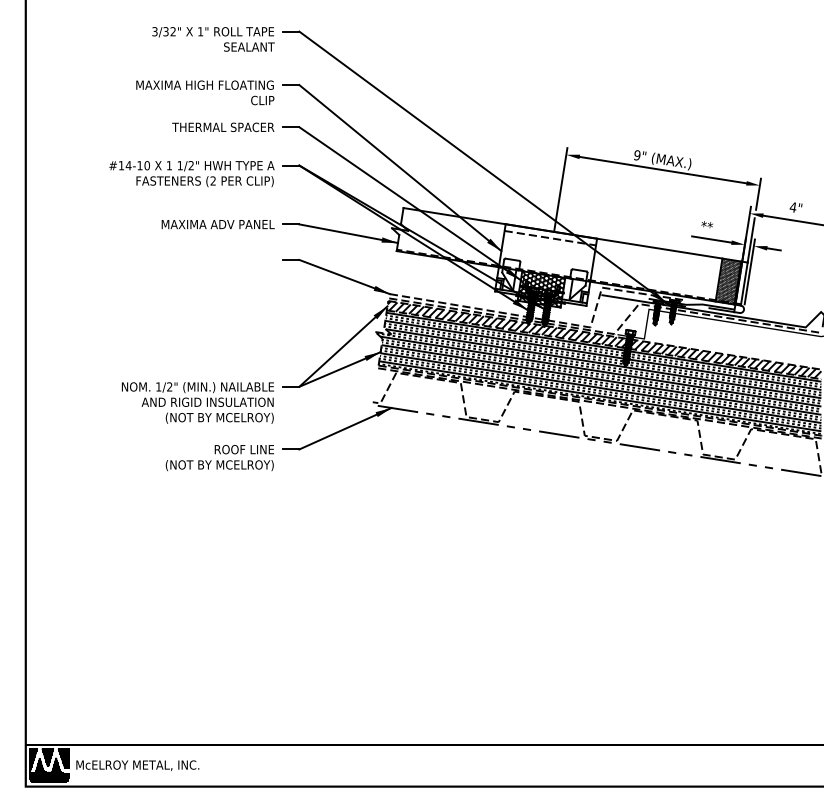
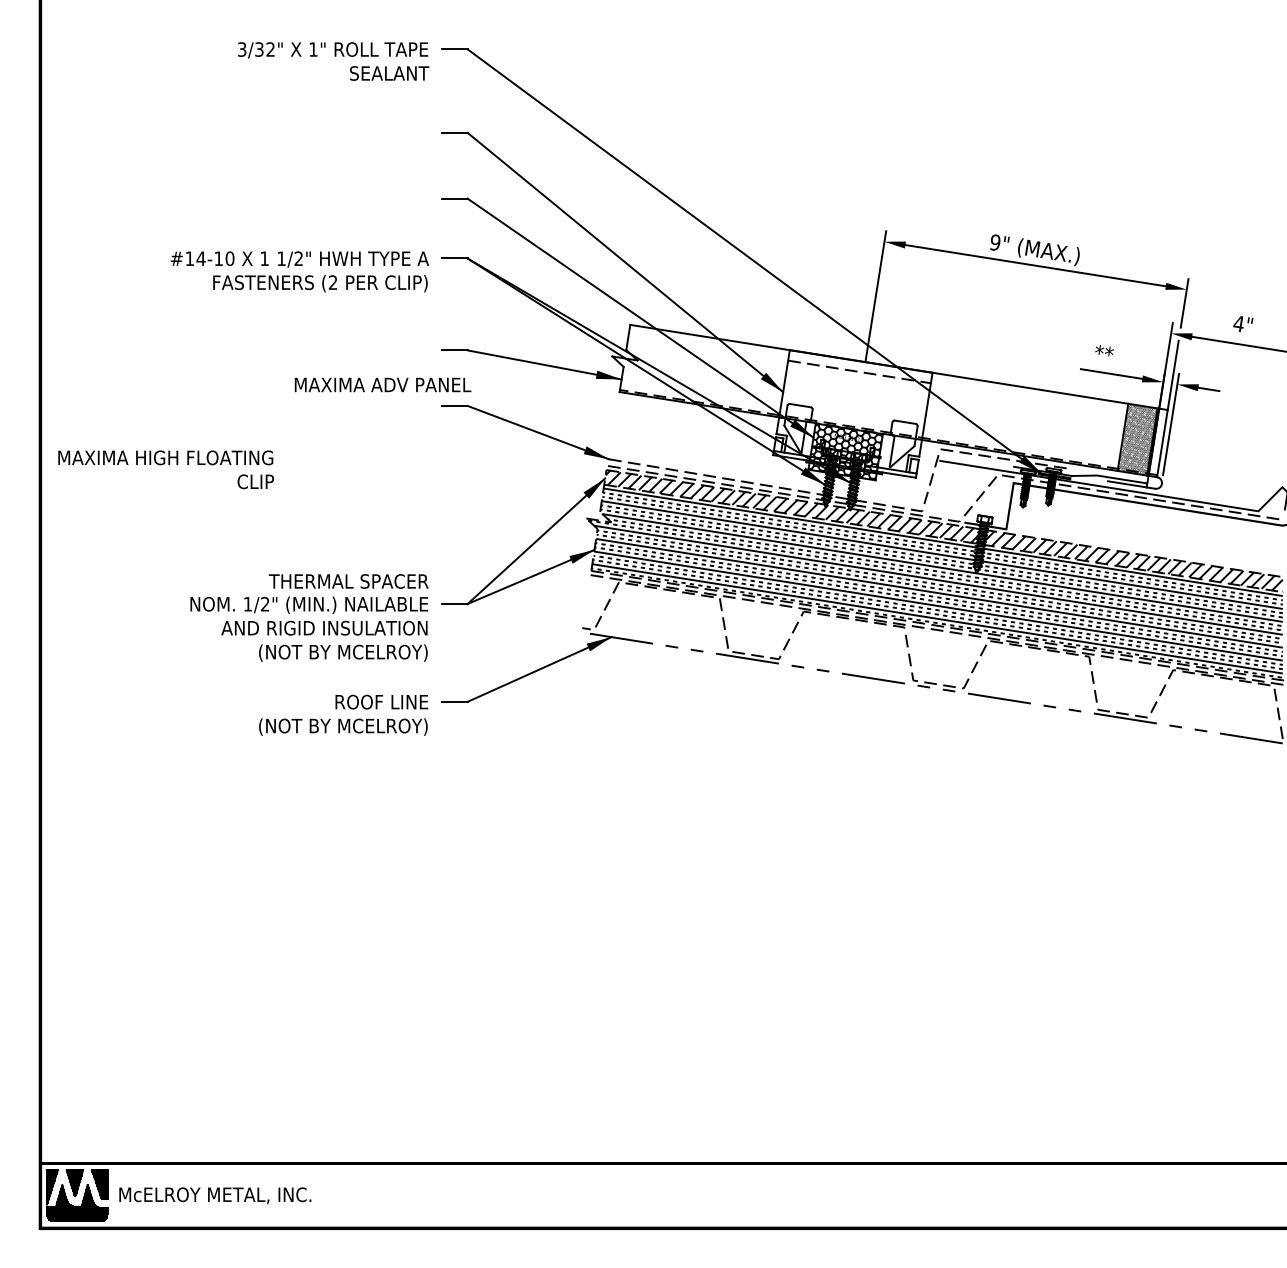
text: (205, 92) -> (166, 469), moved
text: (223, 126) -> (349, 580), moved
text: (217, 224) -> (381, 384), moved

